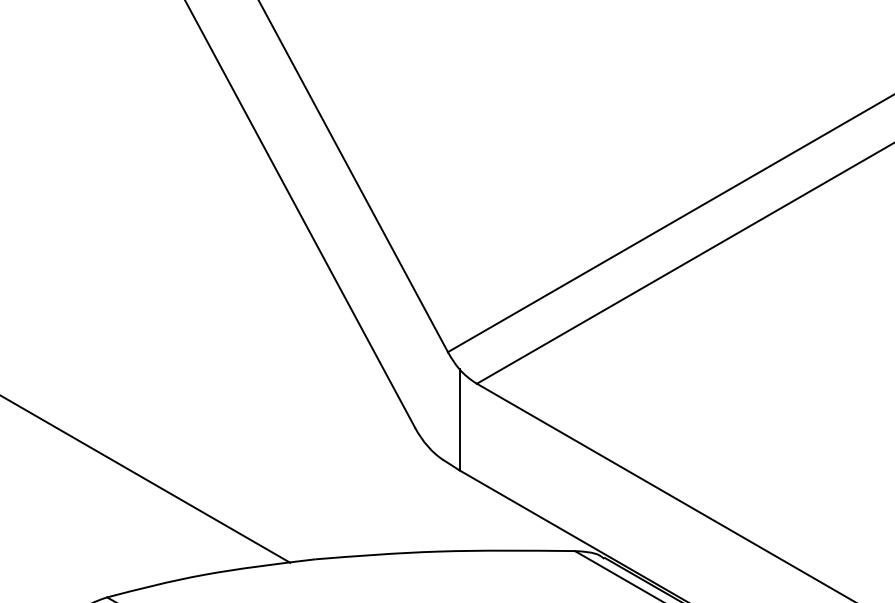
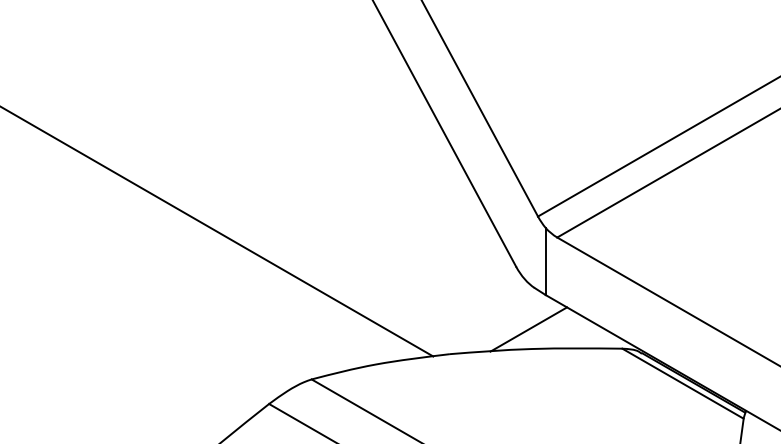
line: (433, 522) -> (528, 329), added

